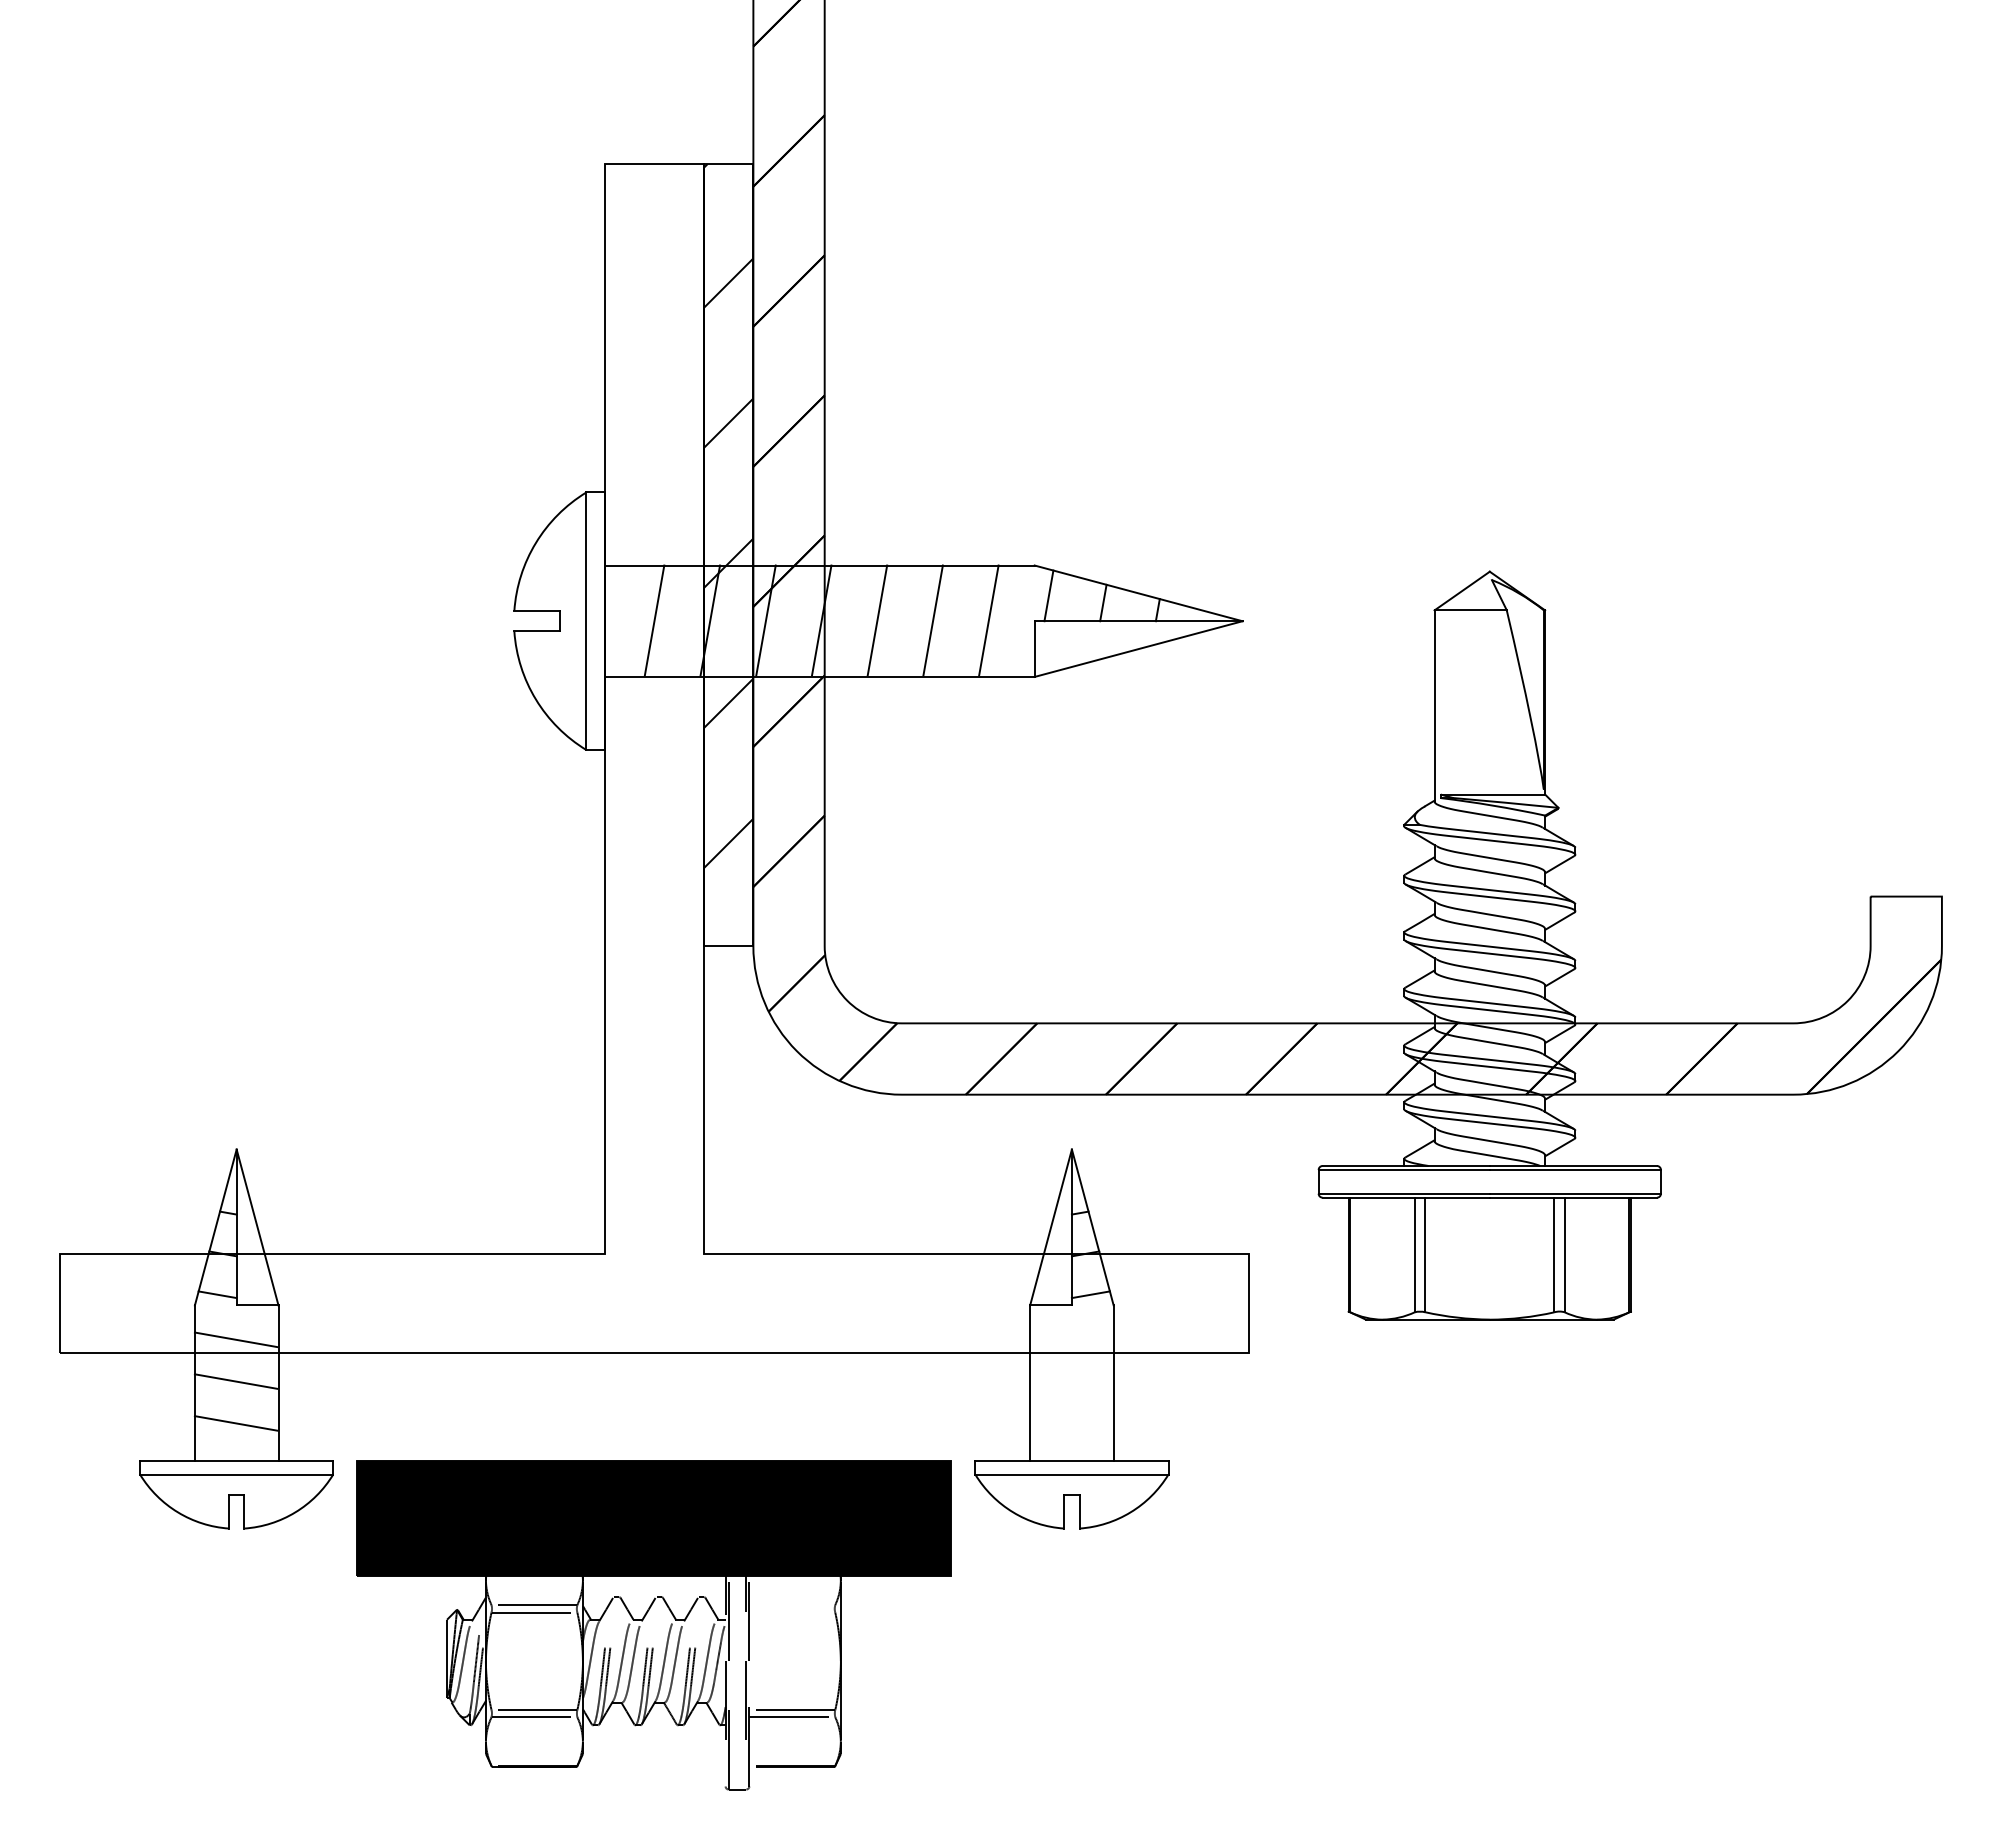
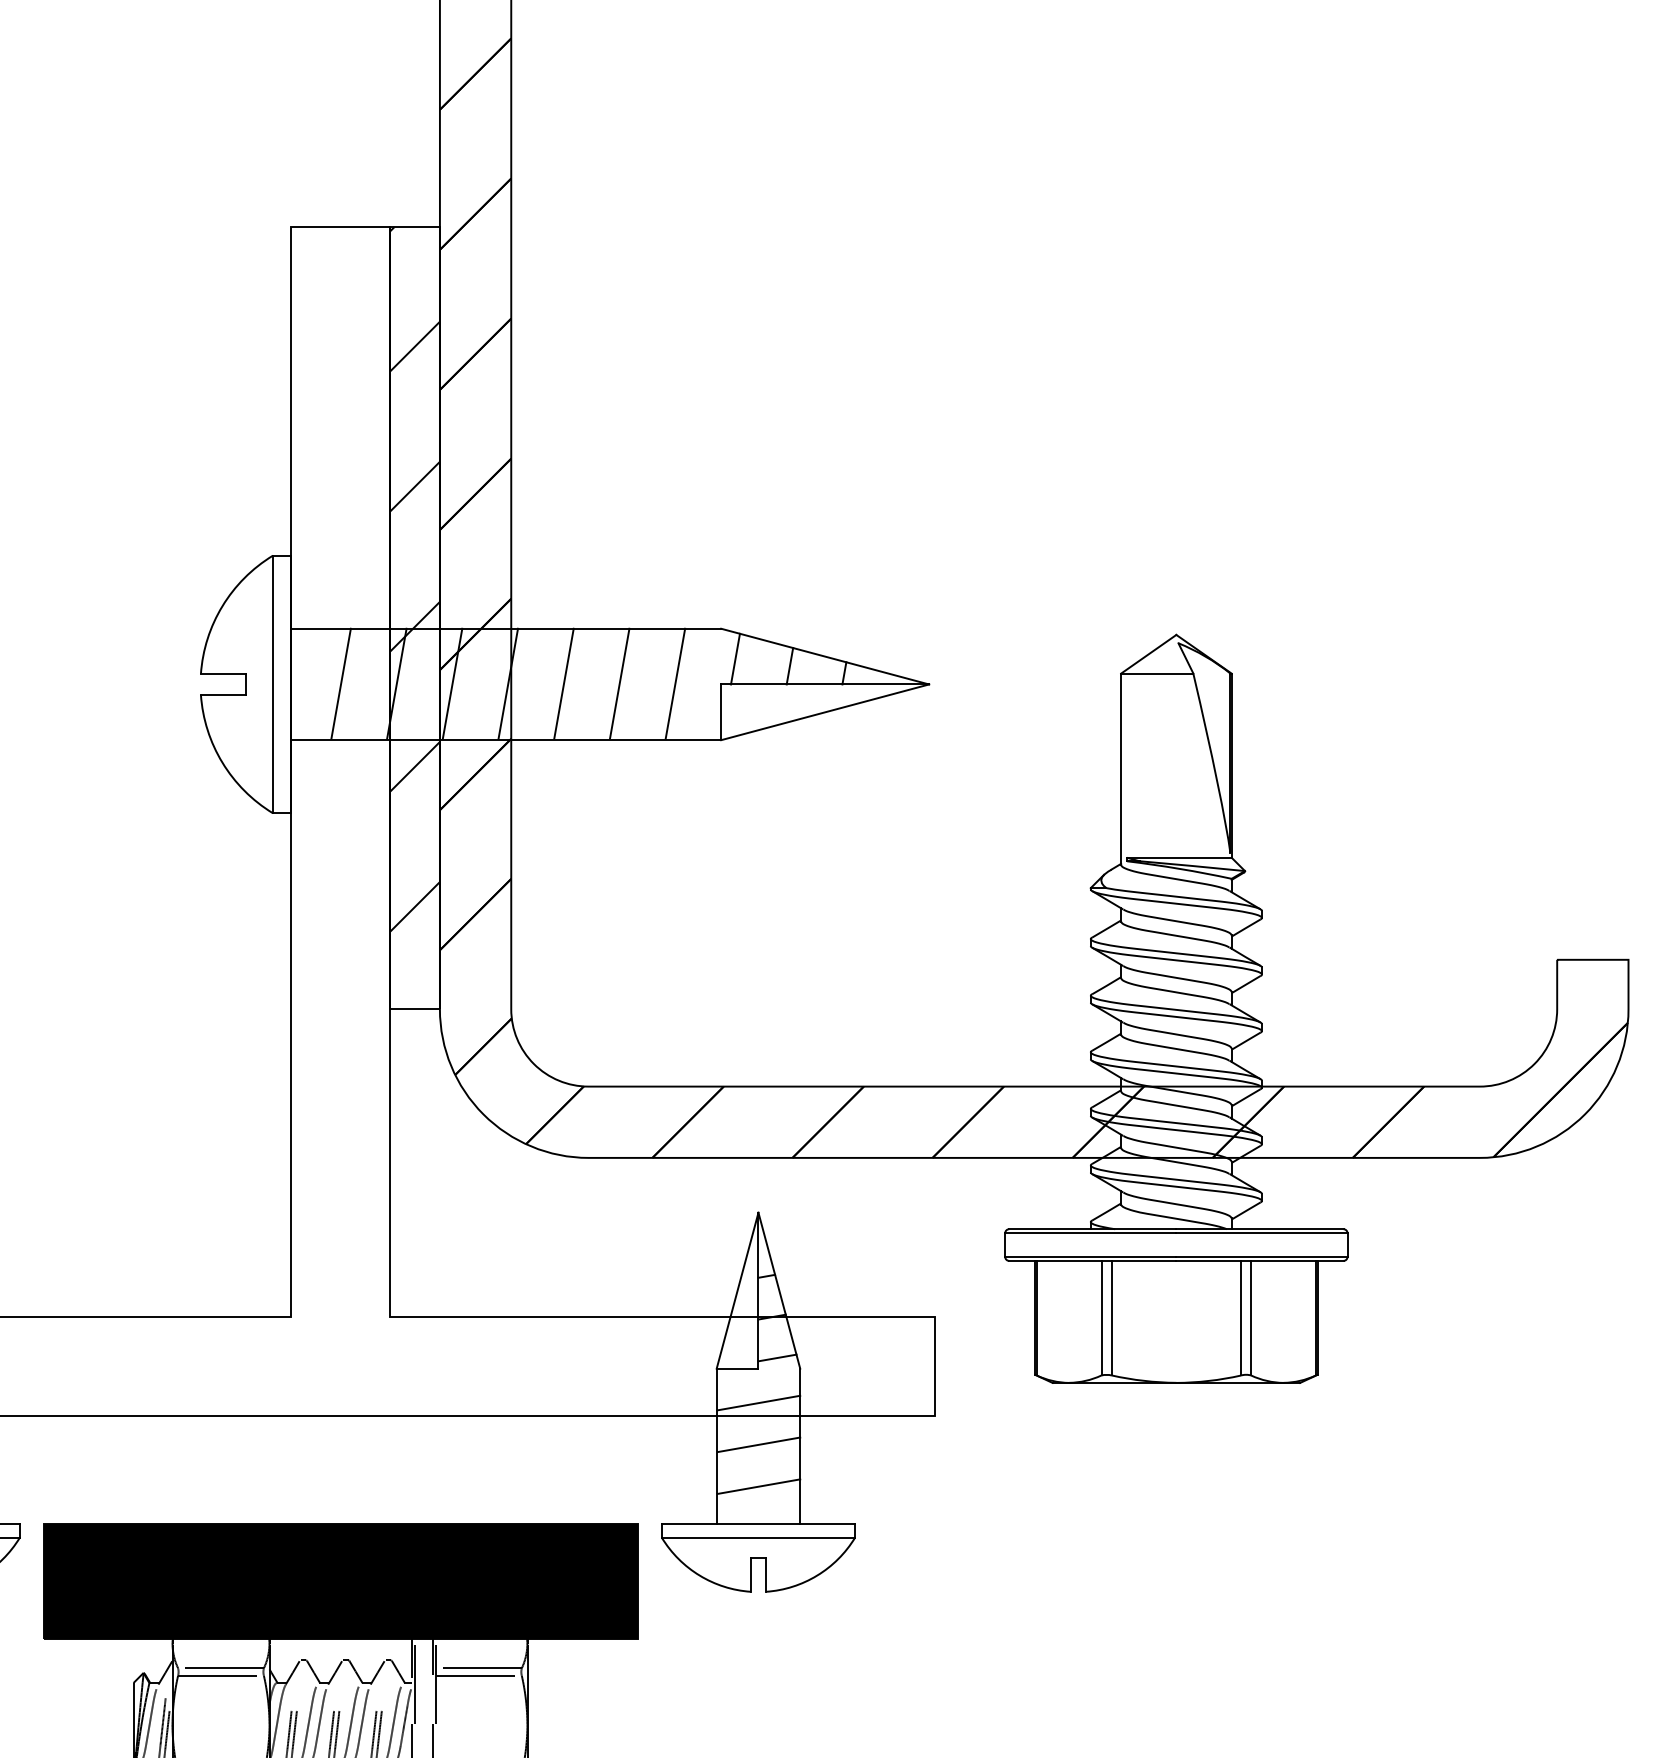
line: (1072, 1339) -> (759, 1402), added
line: (1072, 1381) -> (759, 1444), added
line: (1072, 1423) -> (759, 1486), added
line: (792, 1605) -> (479, 1668), added
line: (792, 1612) -> (479, 1675), added

